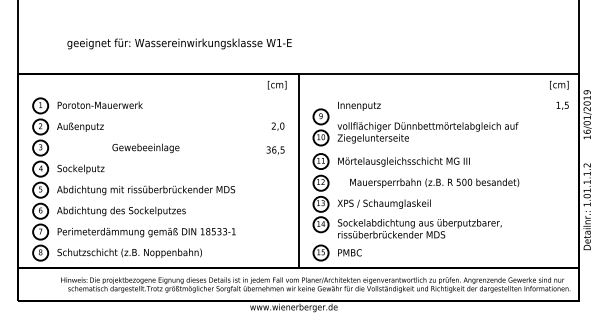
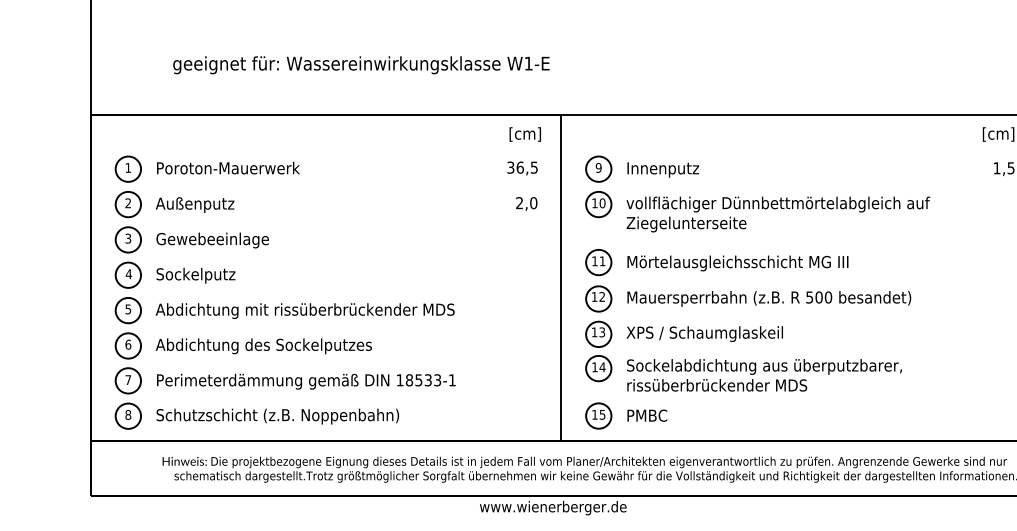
part: (320, 127) -> (597, 186), moved
text: (145, 148) -> (211, 240), moved
text: (275, 150) -> (522, 168), moved
text: (434, 182) -> (769, 297), moved

